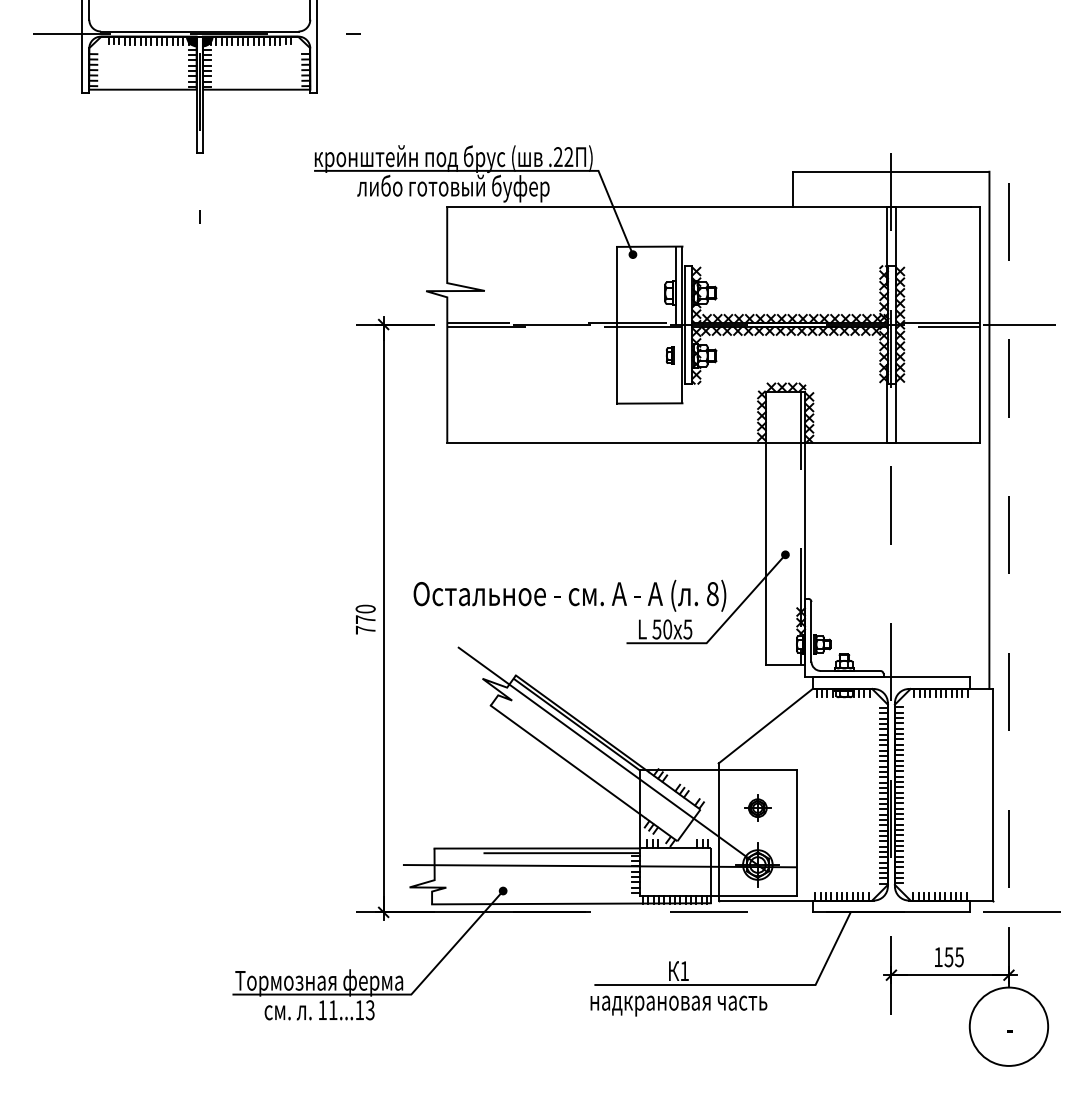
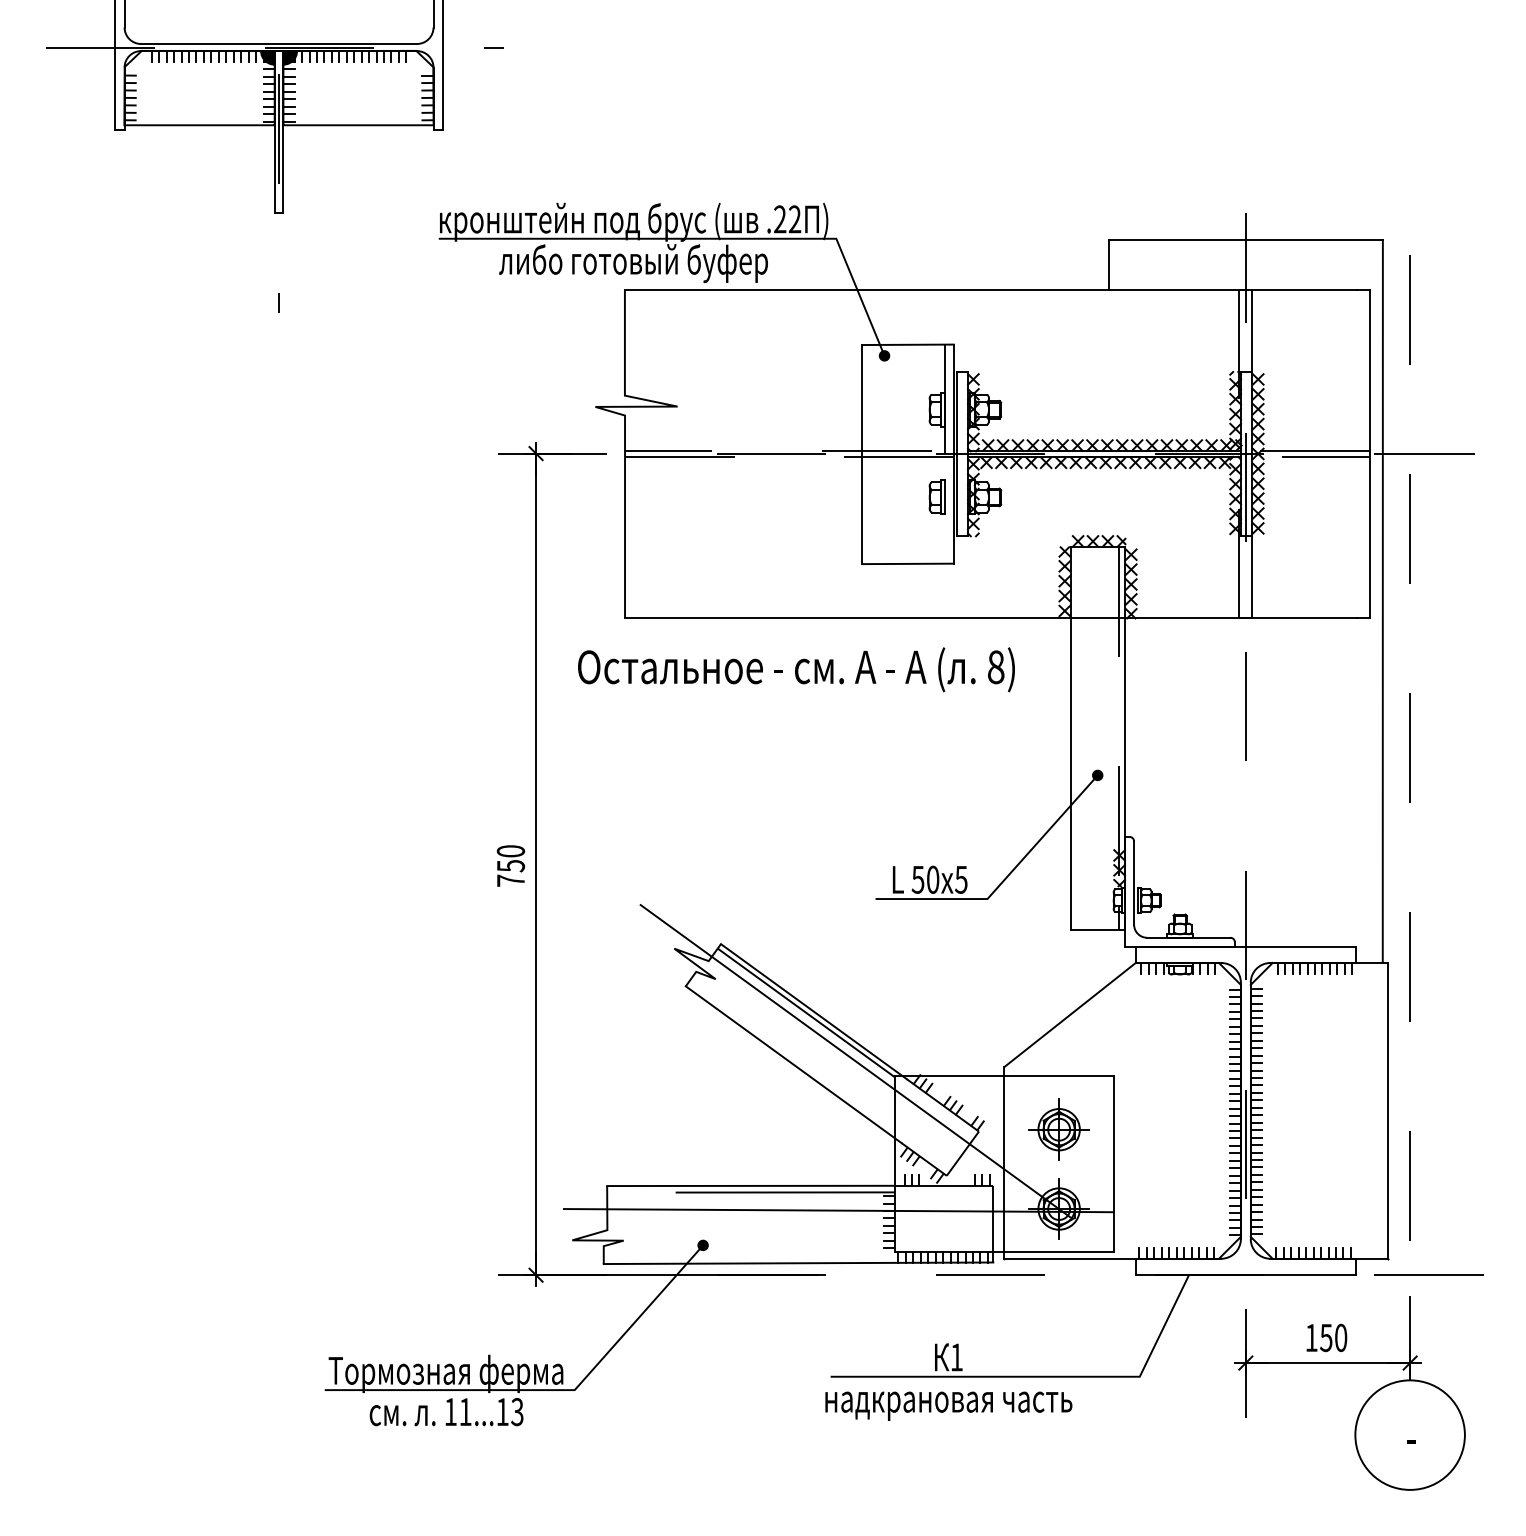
part: (670, 355) -> (936, 496), size x1.43
text: (569, 595) -> (796, 669), moved
text: (366, 619) -> (511, 866), 770 -> 750
part: (757, 808) -> (1058, 1129), size x1.67
text: (959, 956) -> (1340, 1337), 155 -> 150

